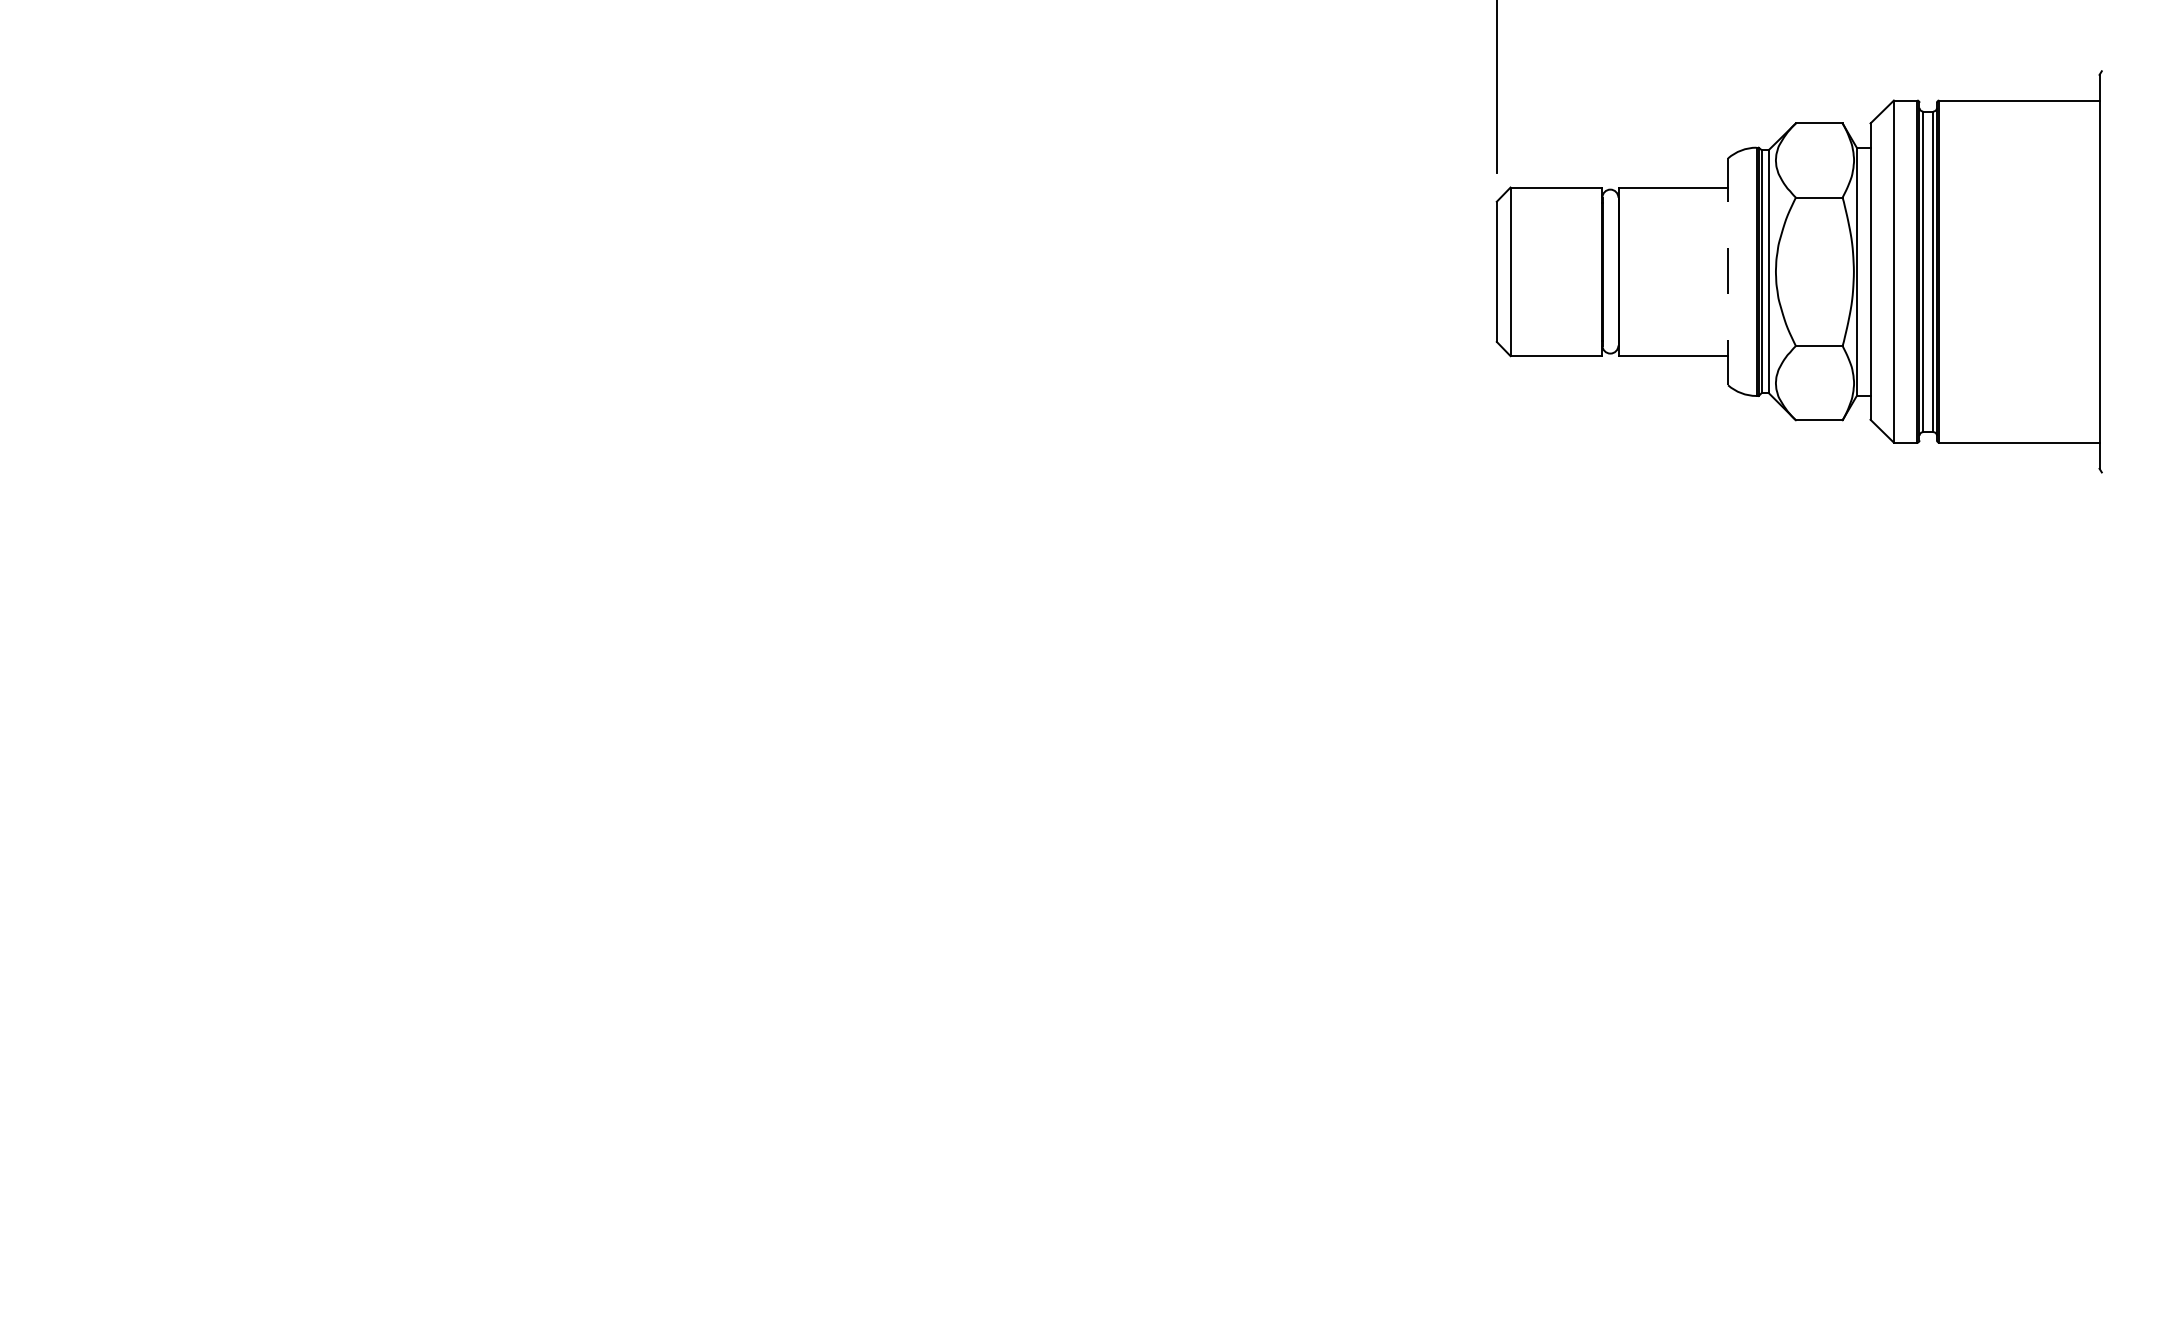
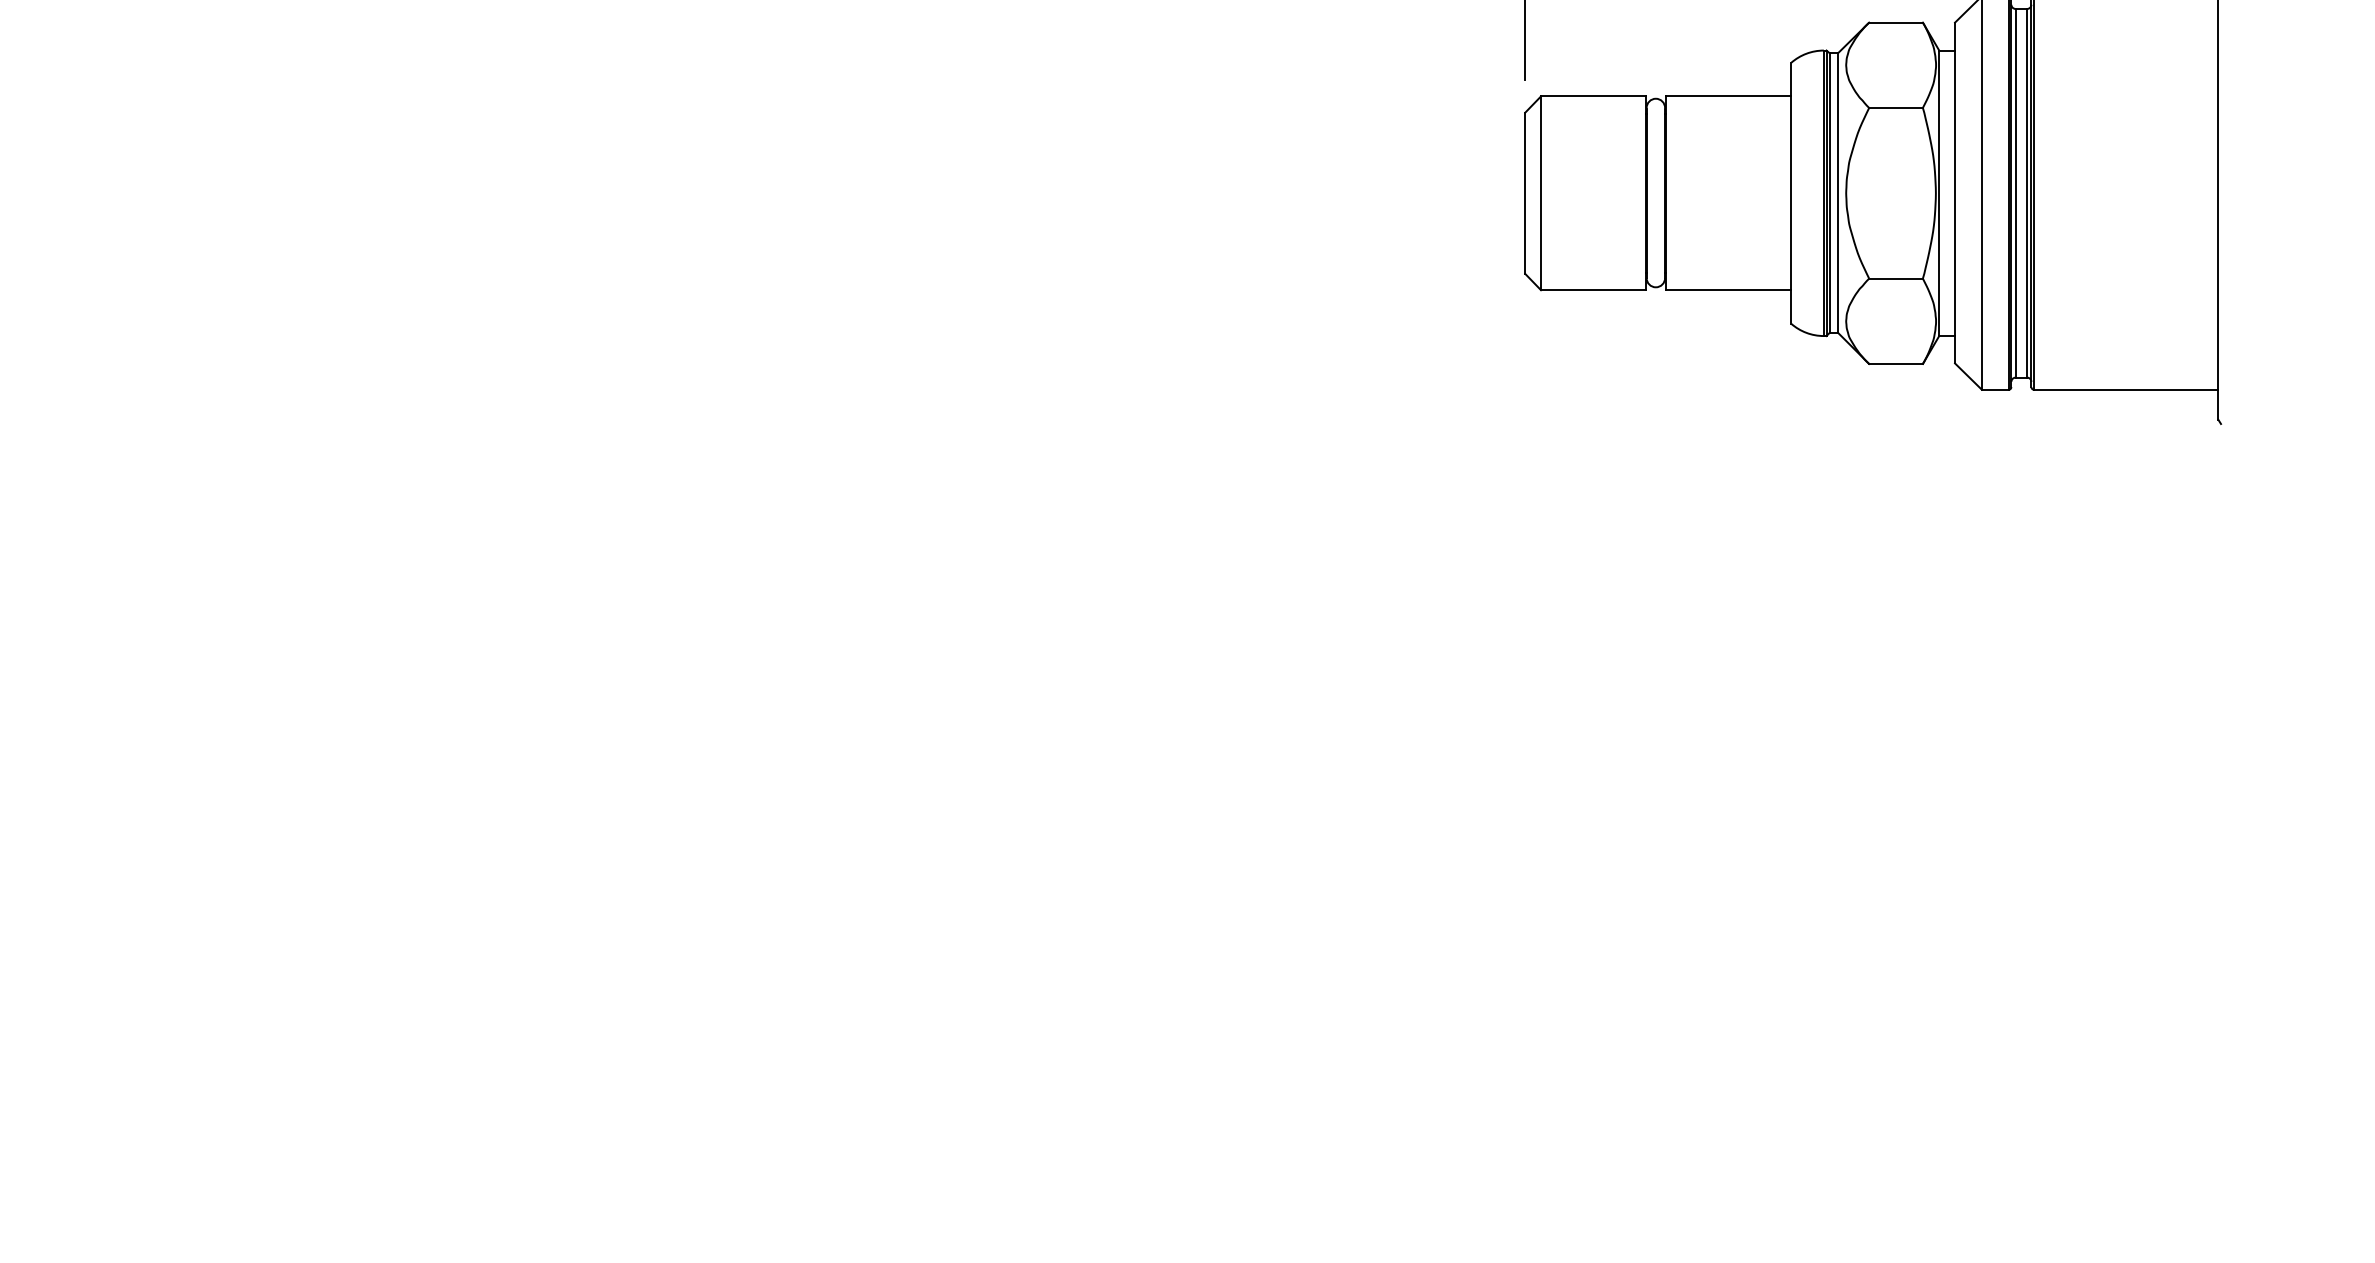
line: (1728, 271) -> (1791, 192), dashed -> solid

